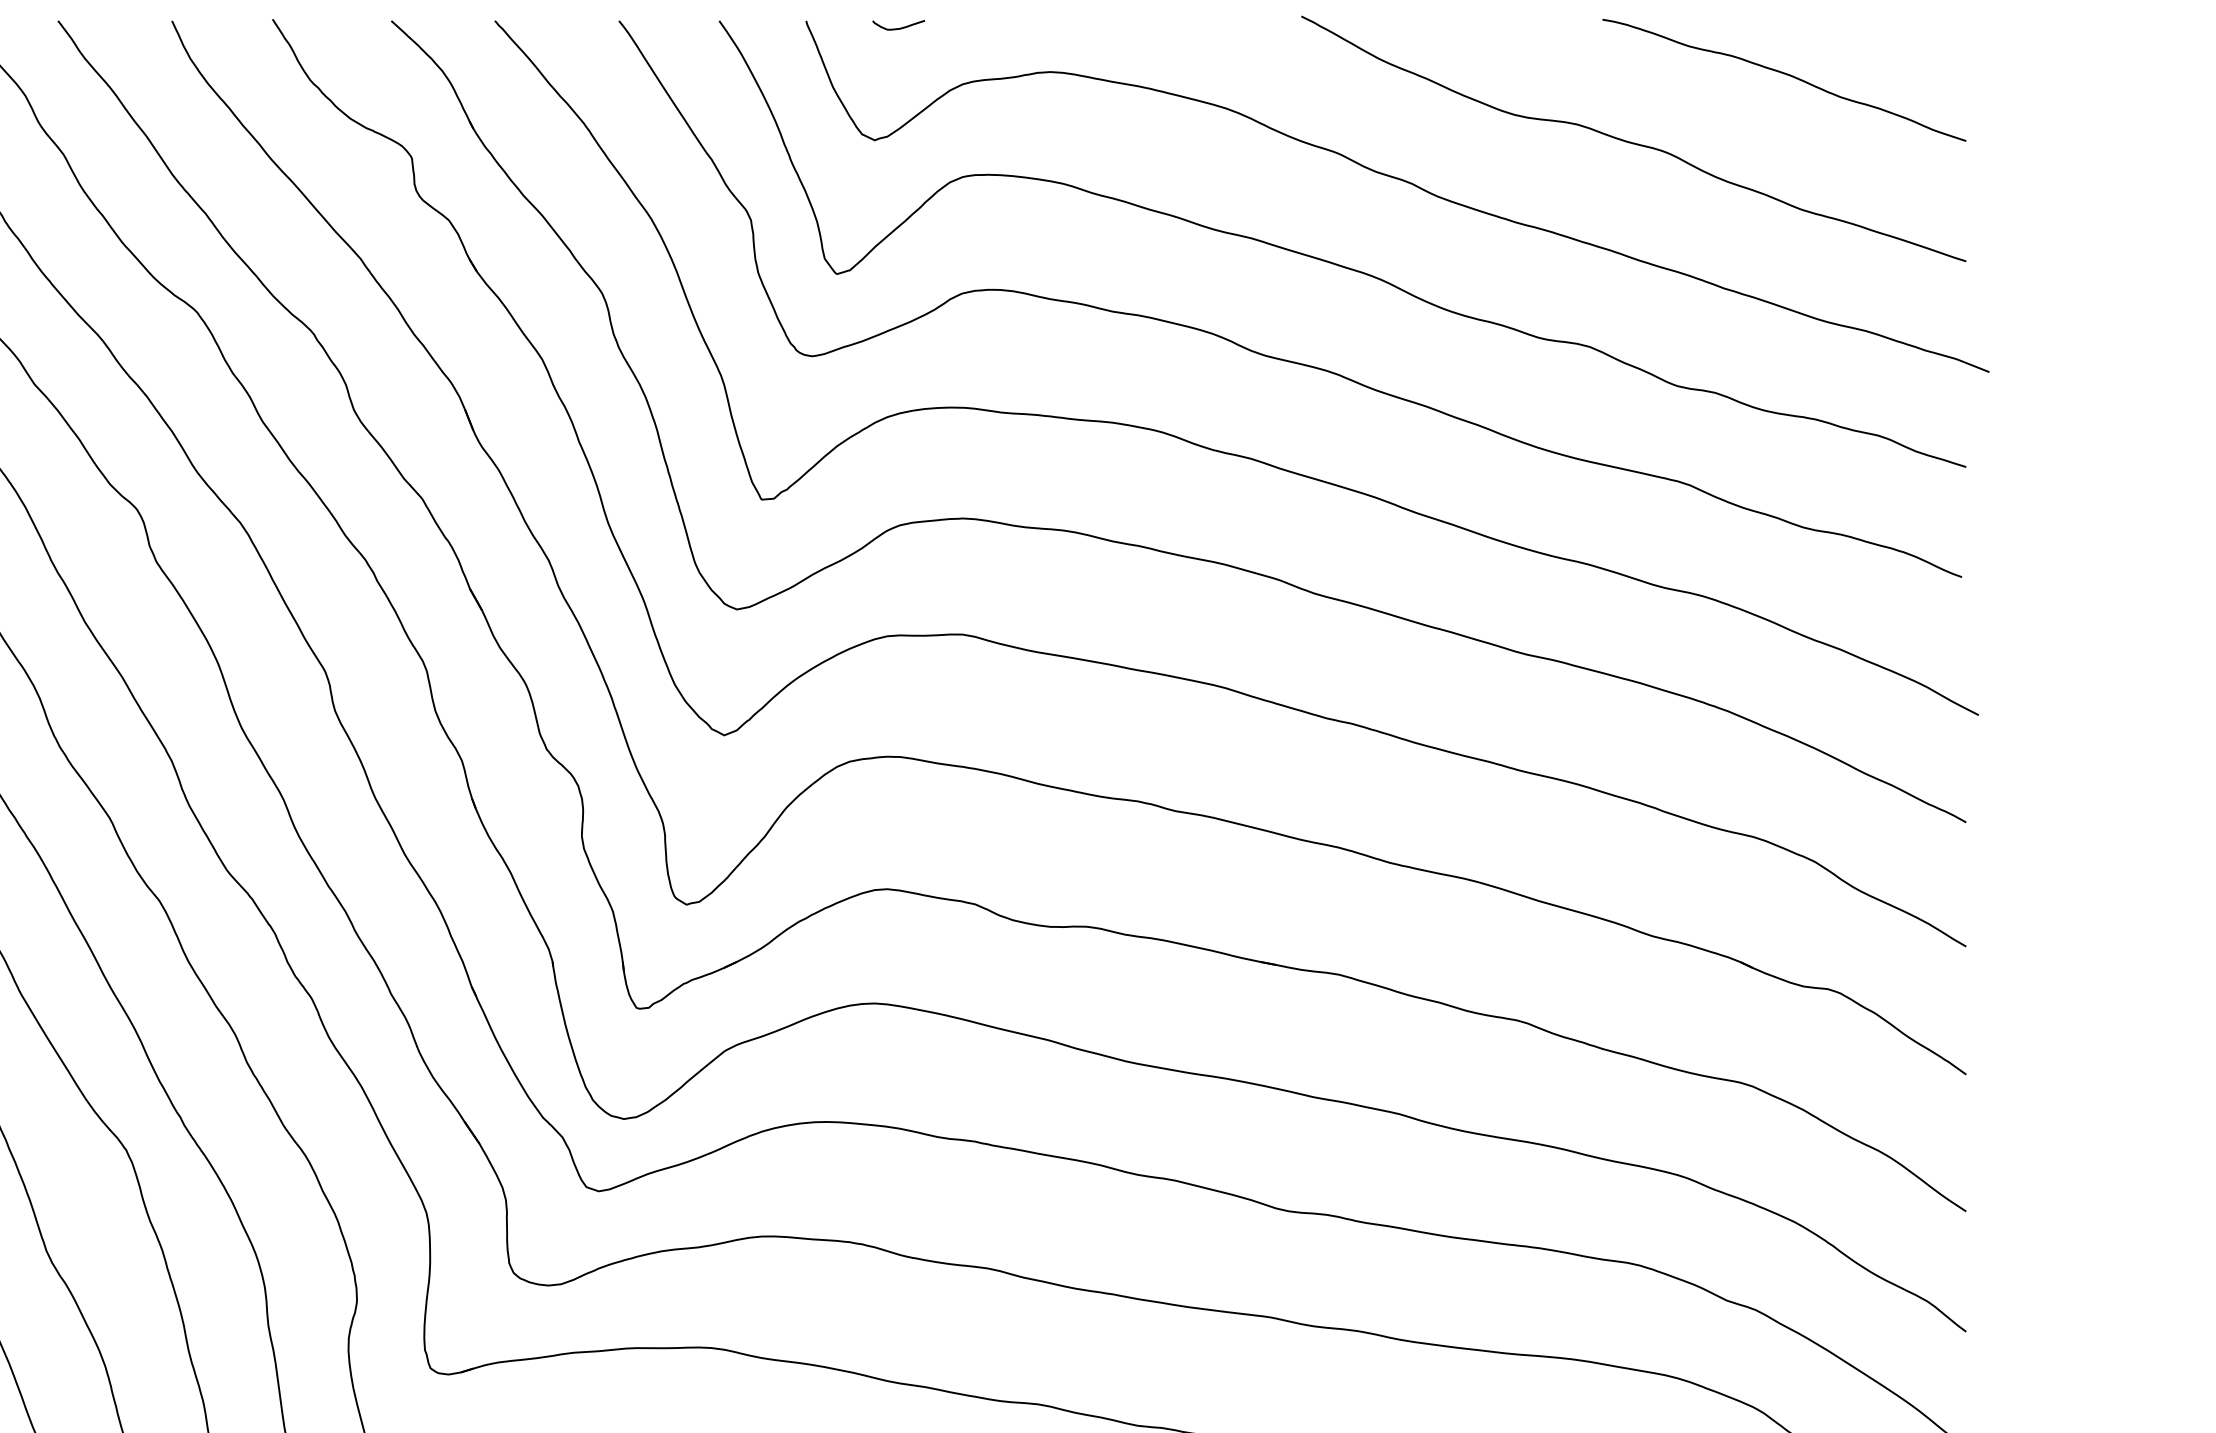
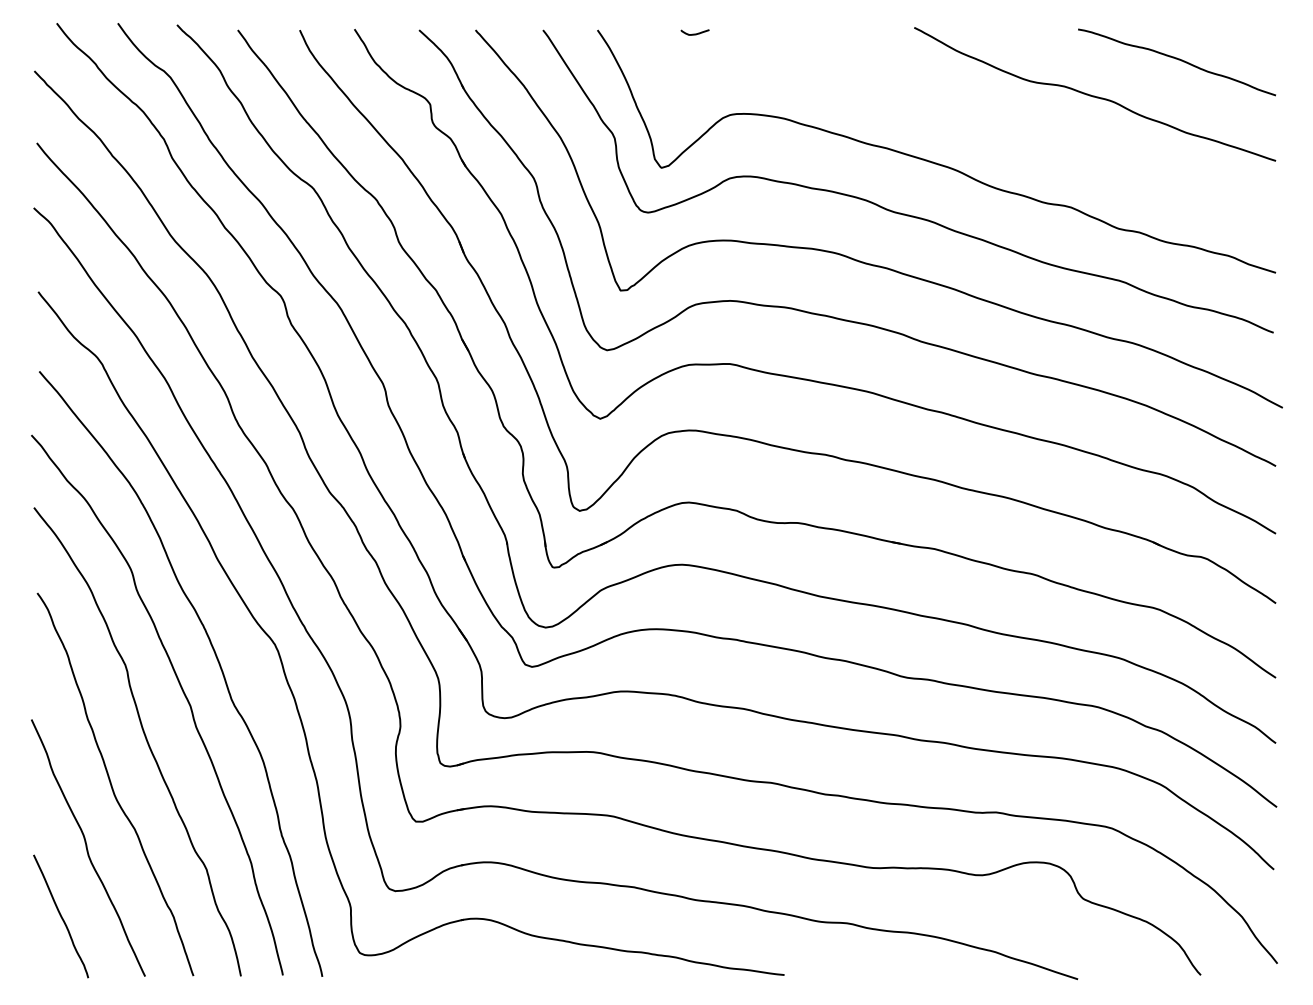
curve: (1399, 181) -> (967, 117), removed

